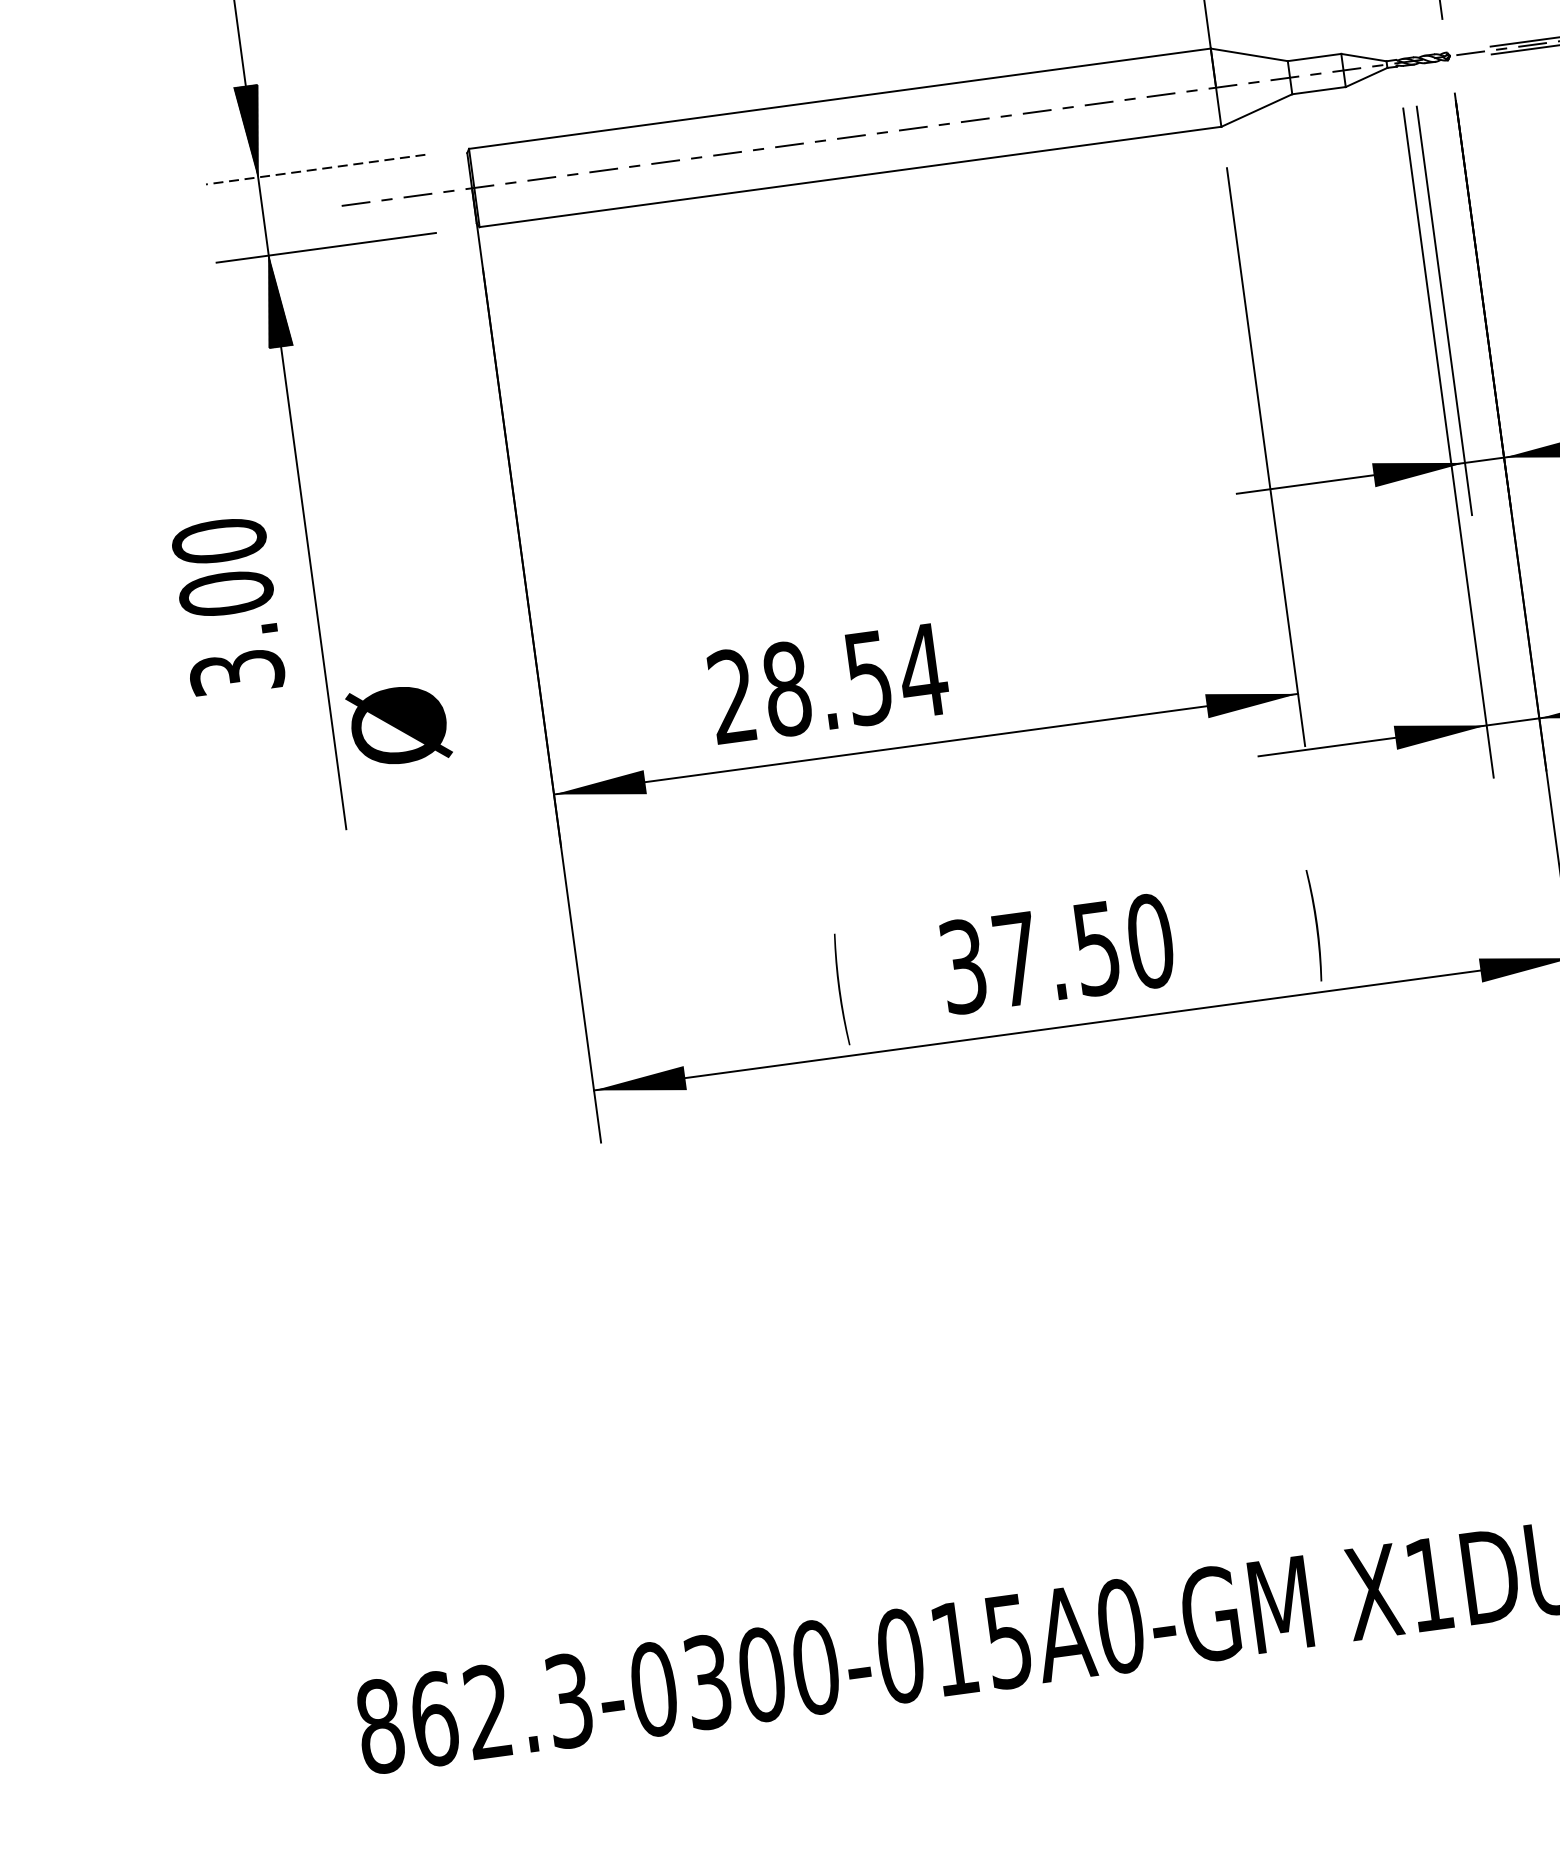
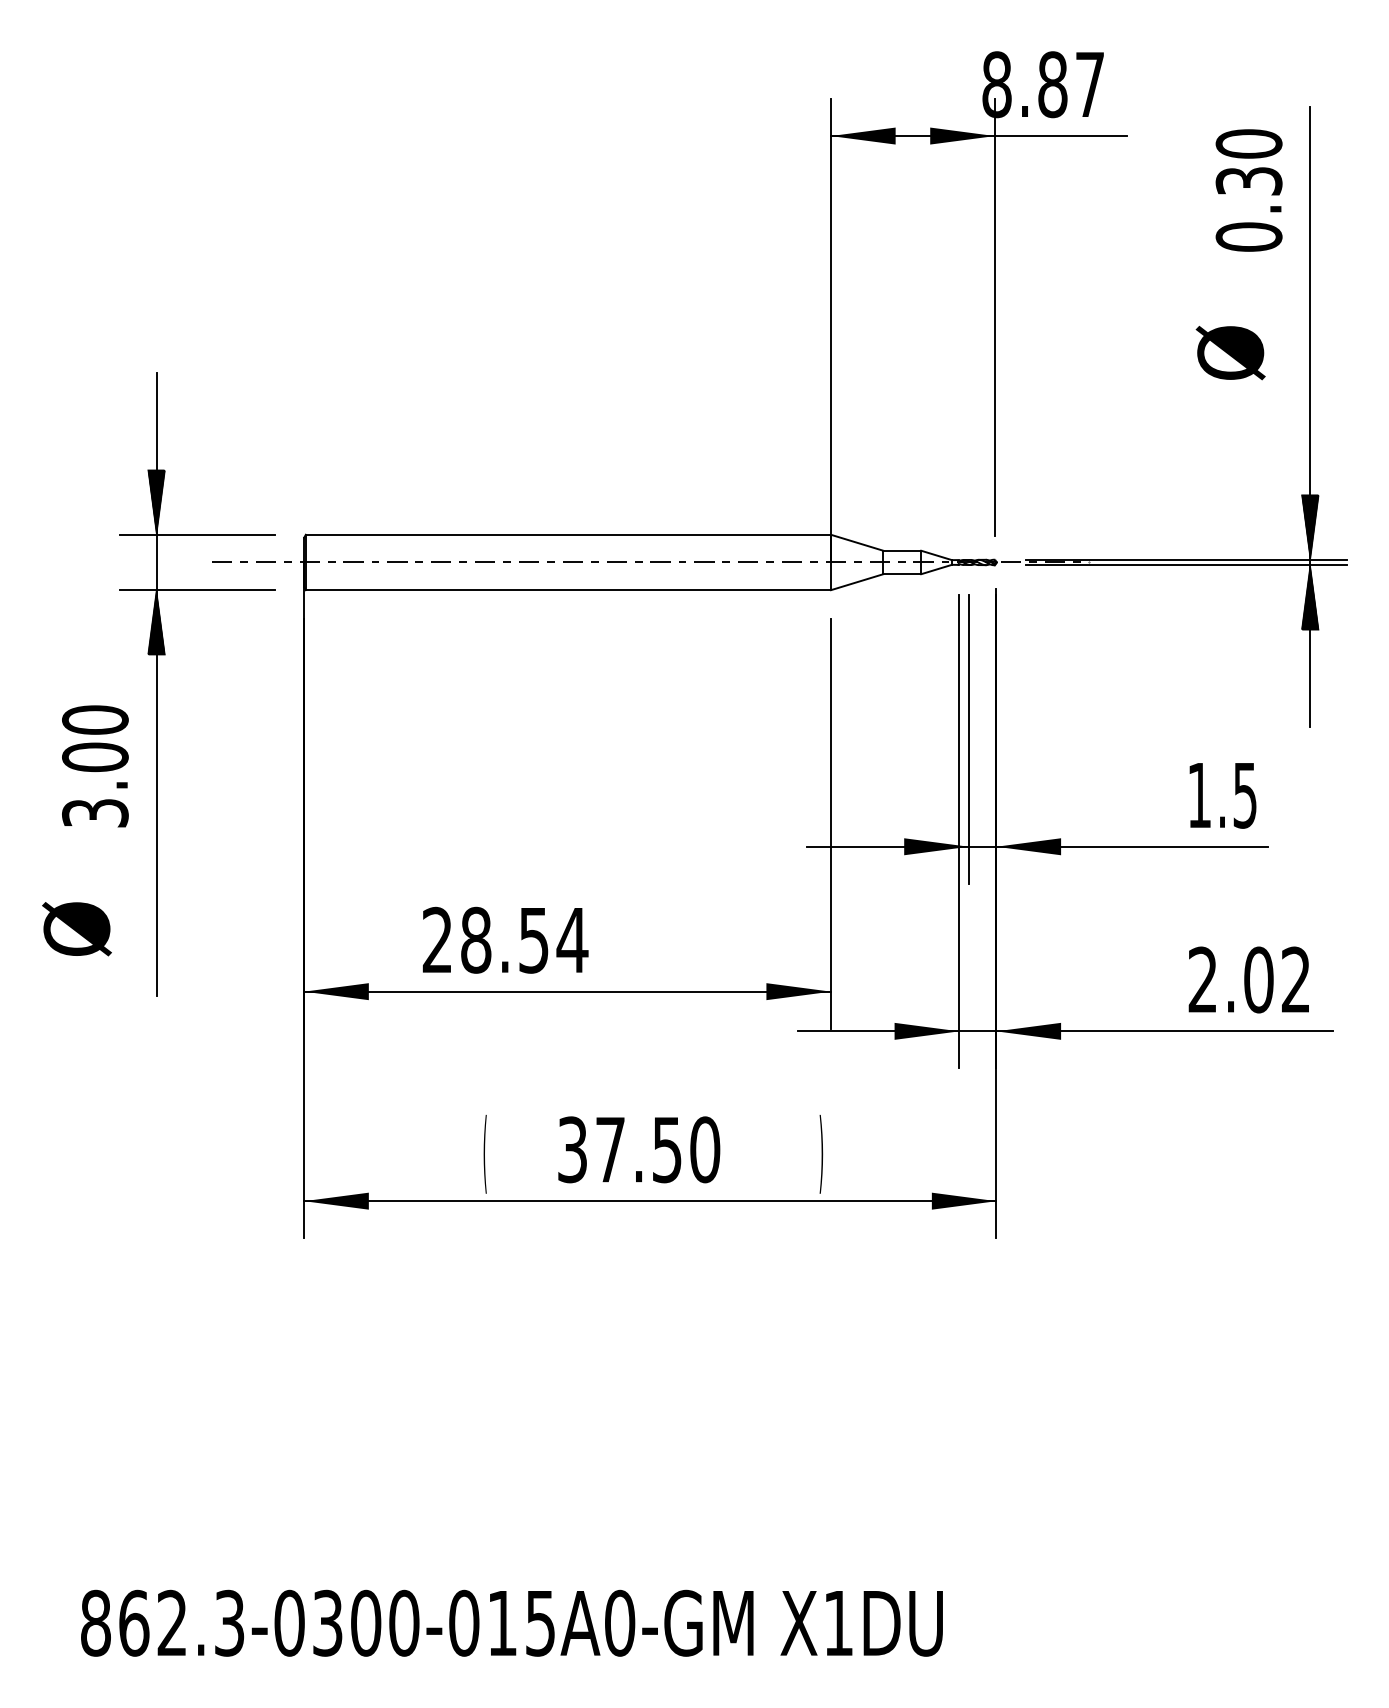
line: (315, 169) -> (197, 534), dashed -> solid
text: (228, 606) -> (95, 766), moved
text: (398, 726) -> (76, 929), moved

